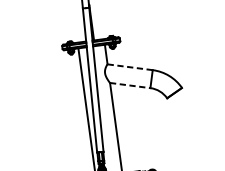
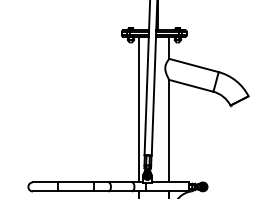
line: (130, 67) -> (194, 65), dashed -> solid
line: (130, 85) -> (191, 85), dashed -> solid

